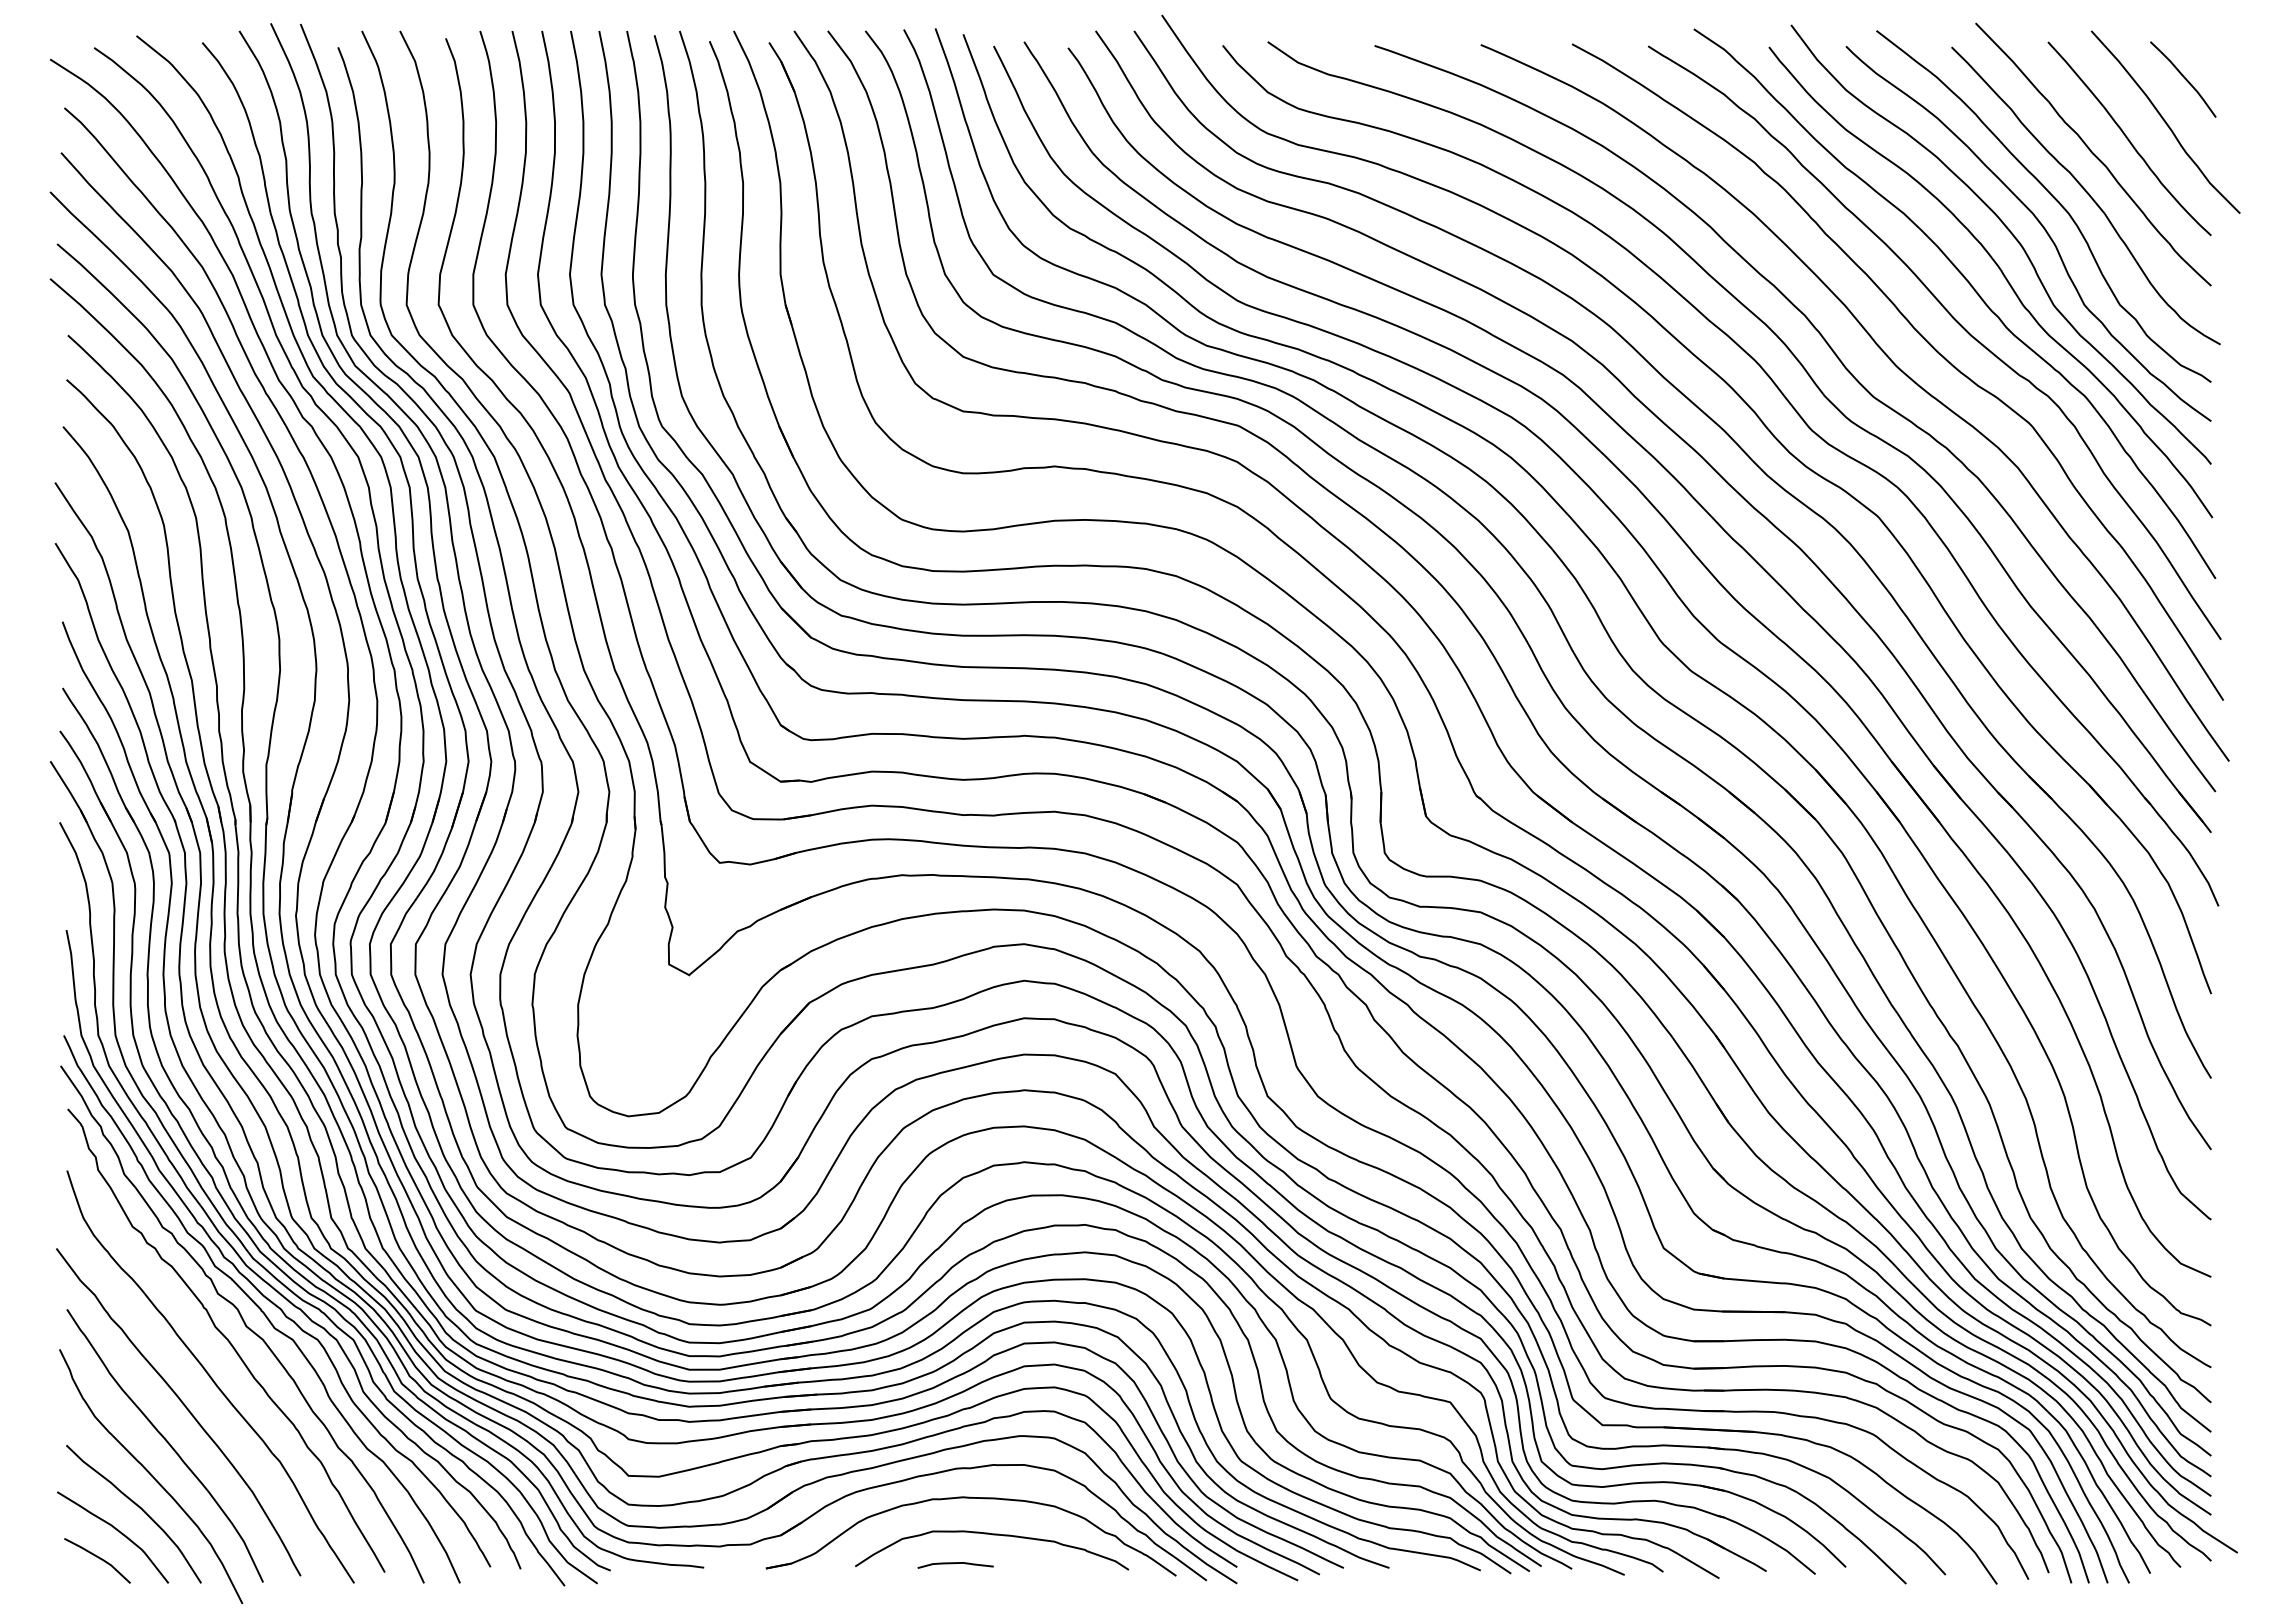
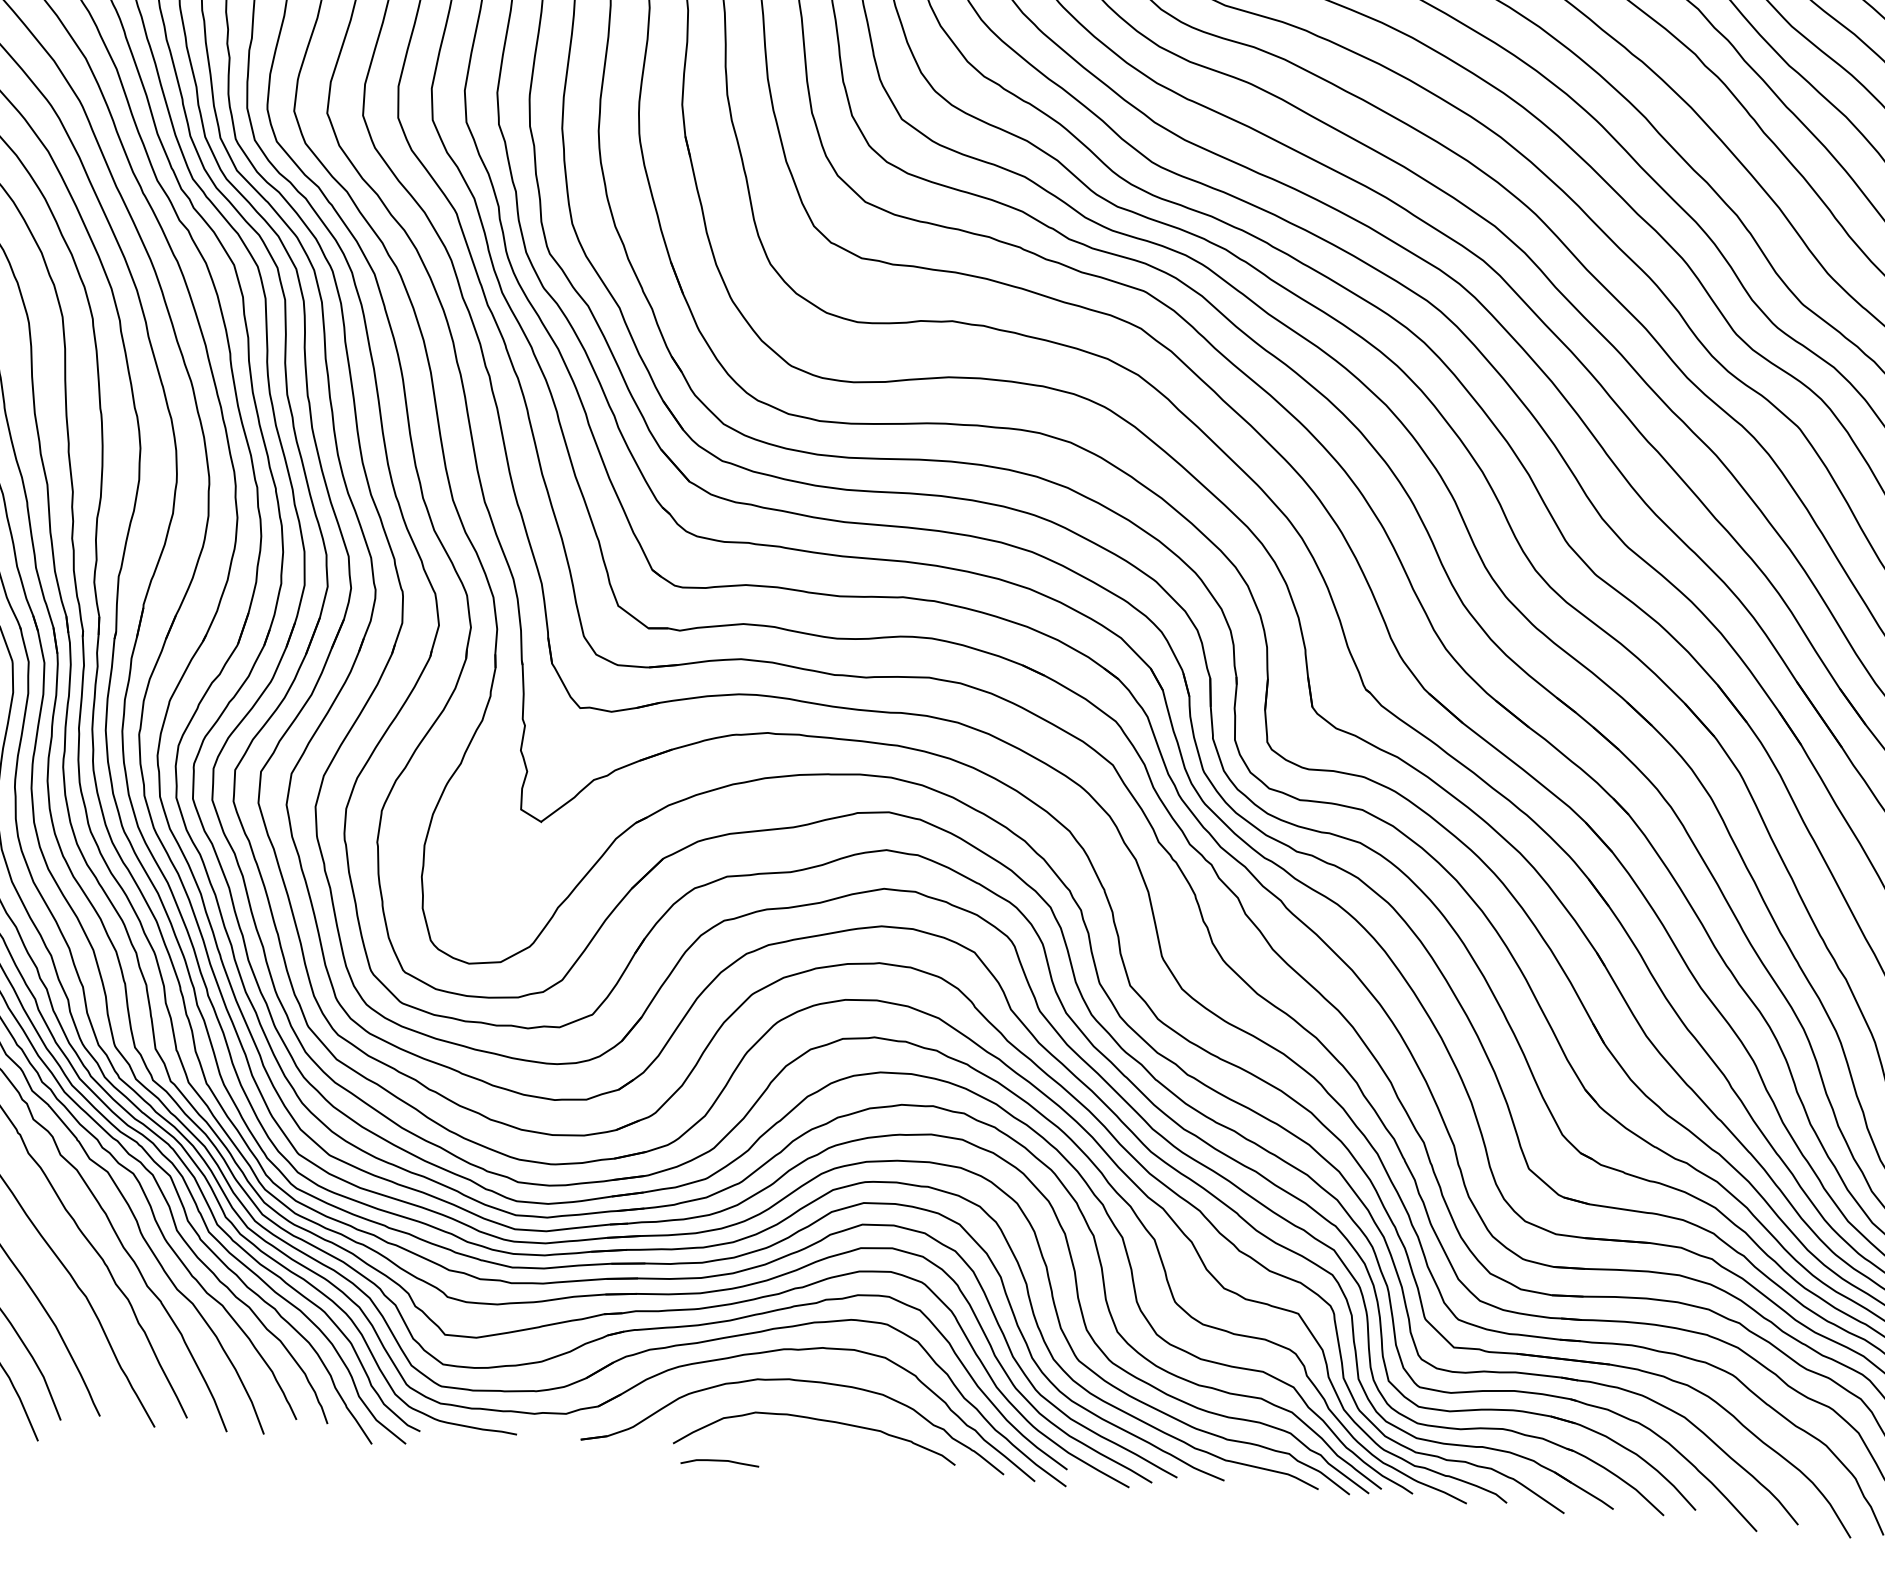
curve: (955, 1563) -> (719, 1461), moved

